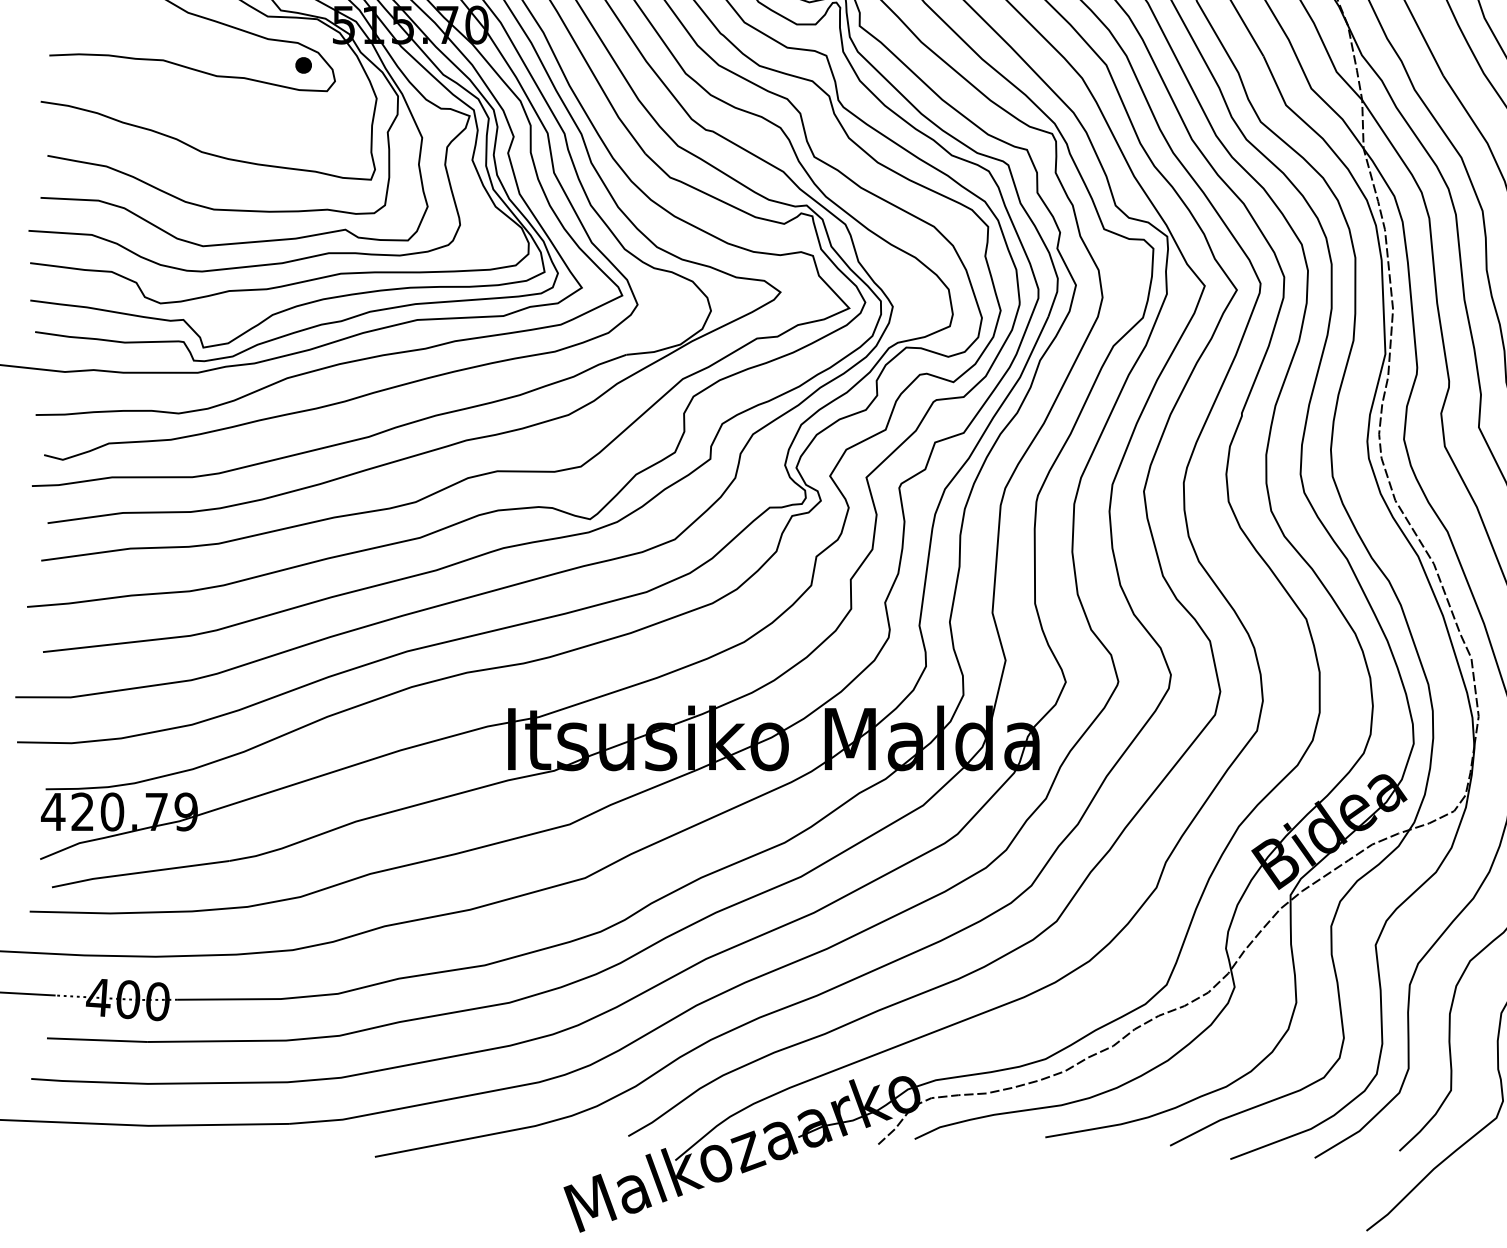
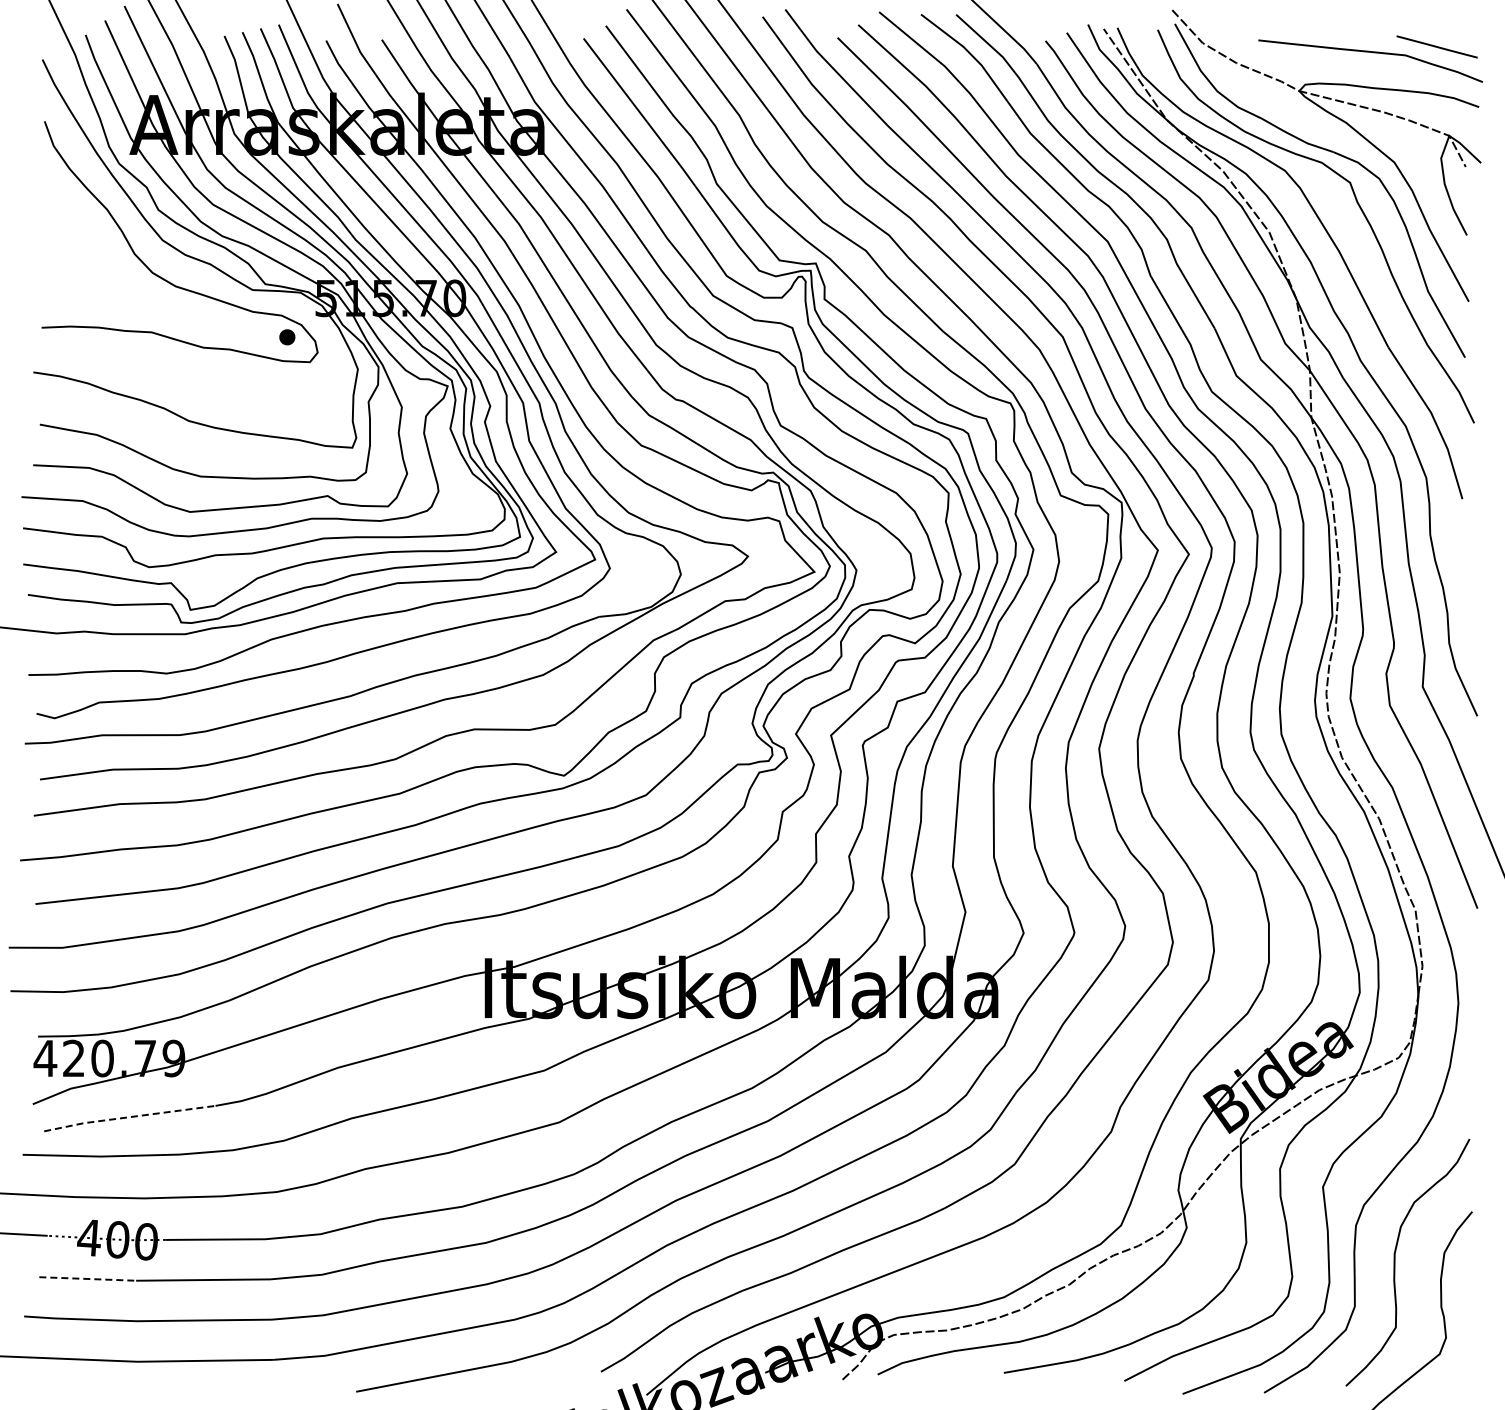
line: (140, 873) -> (129, 1117), solid -> dashed
line: (97, 1039) -> (88, 1278), solid -> dashed

